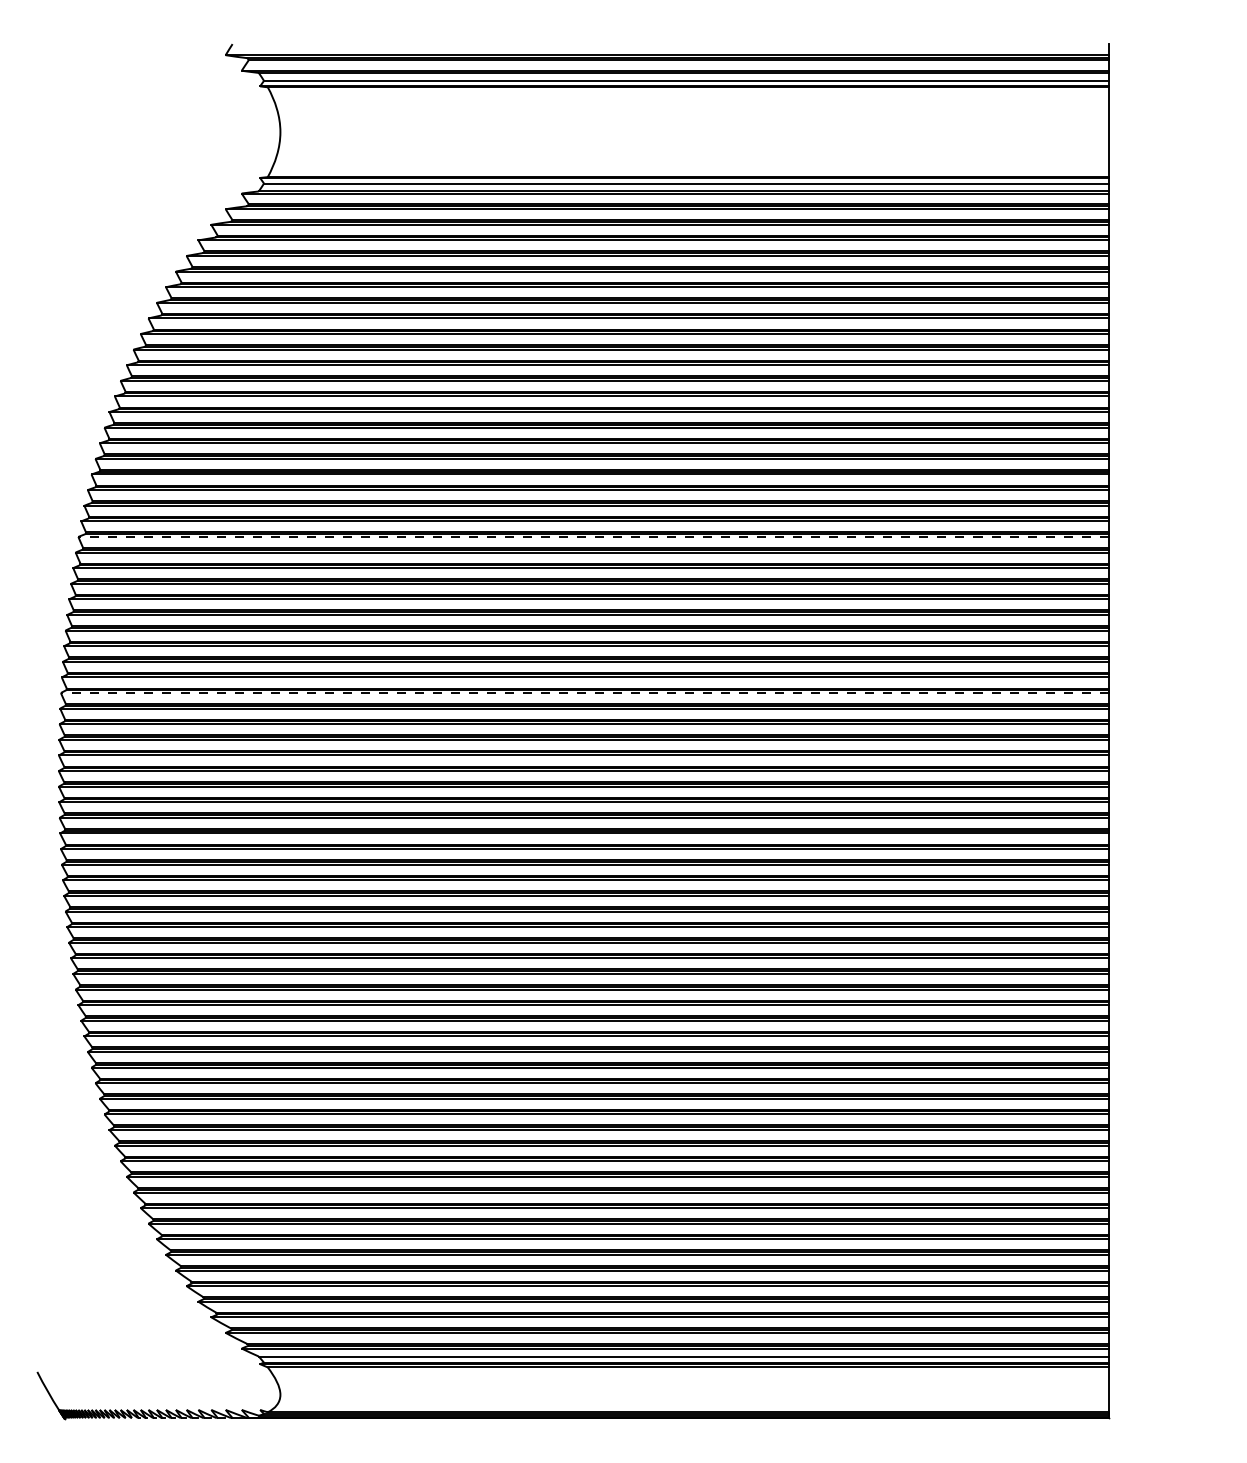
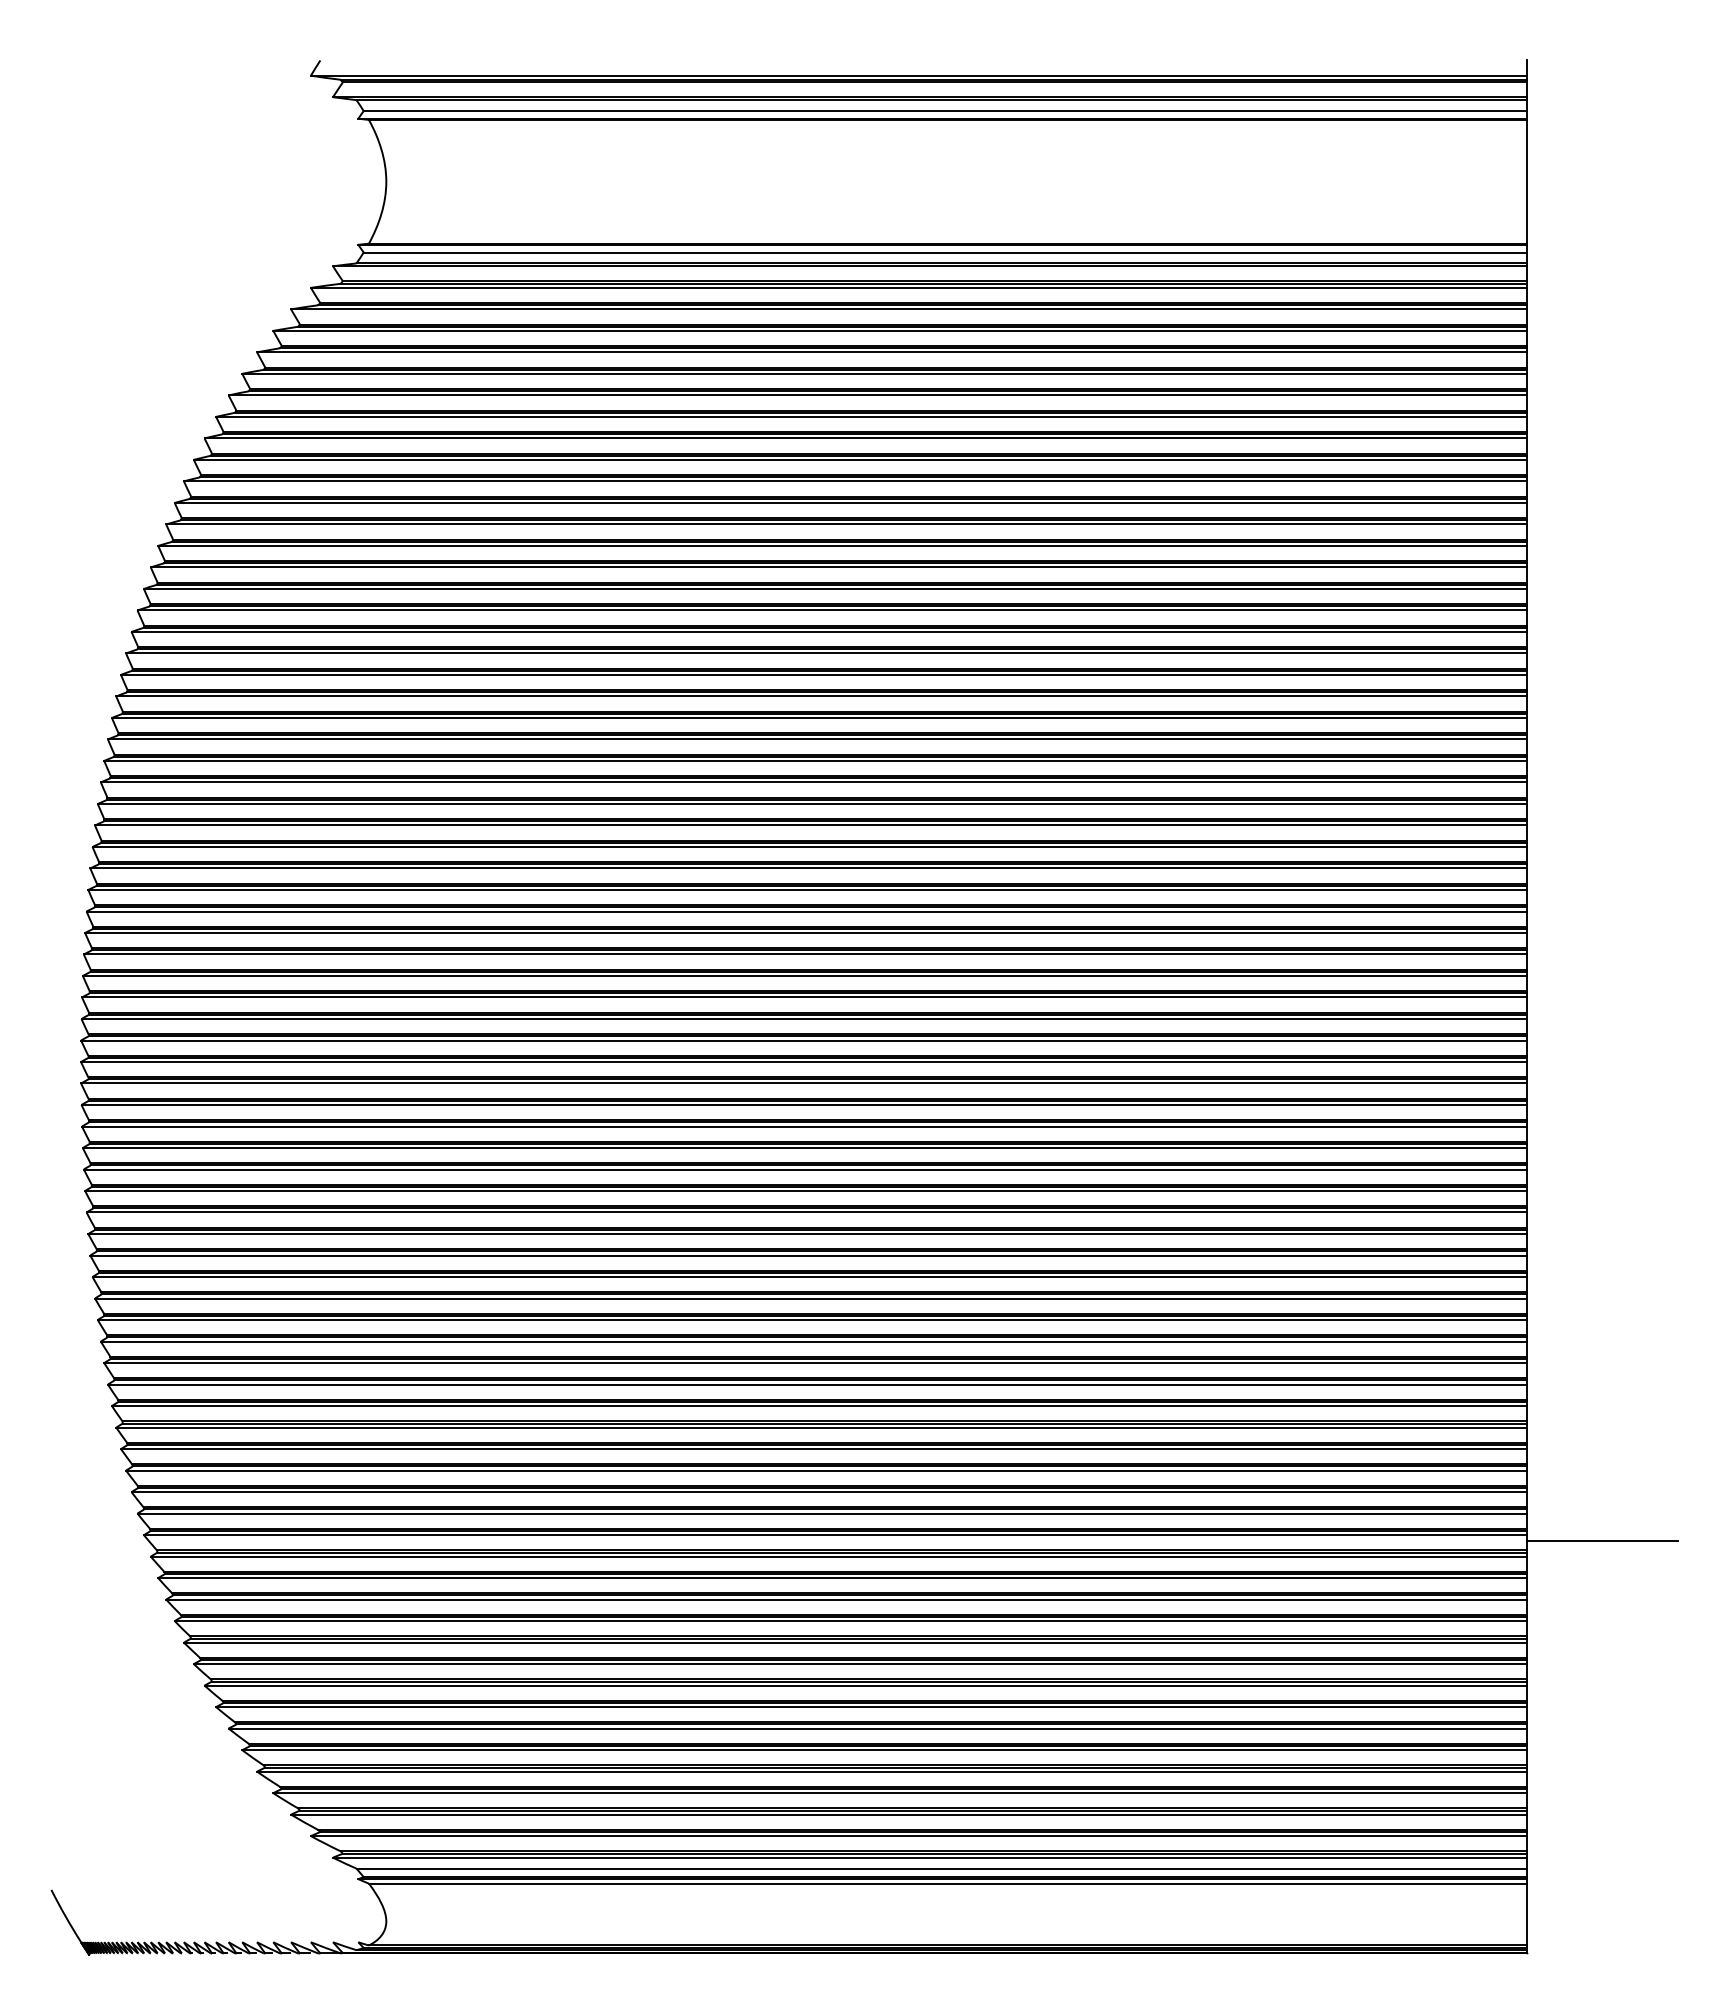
line: (593, 536) -> (817, 739), dashed -> solid
line: (584, 693) -> (805, 954), dashed -> solid
line: (1163, 1118) -> (1602, 1540), added

